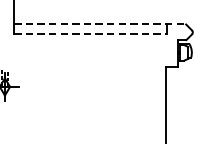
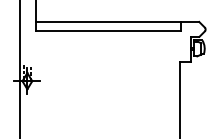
line: (99, 23) -> (117, 21), dashed -> solid
line: (90, 34) -> (108, 31), dashed -> solid

